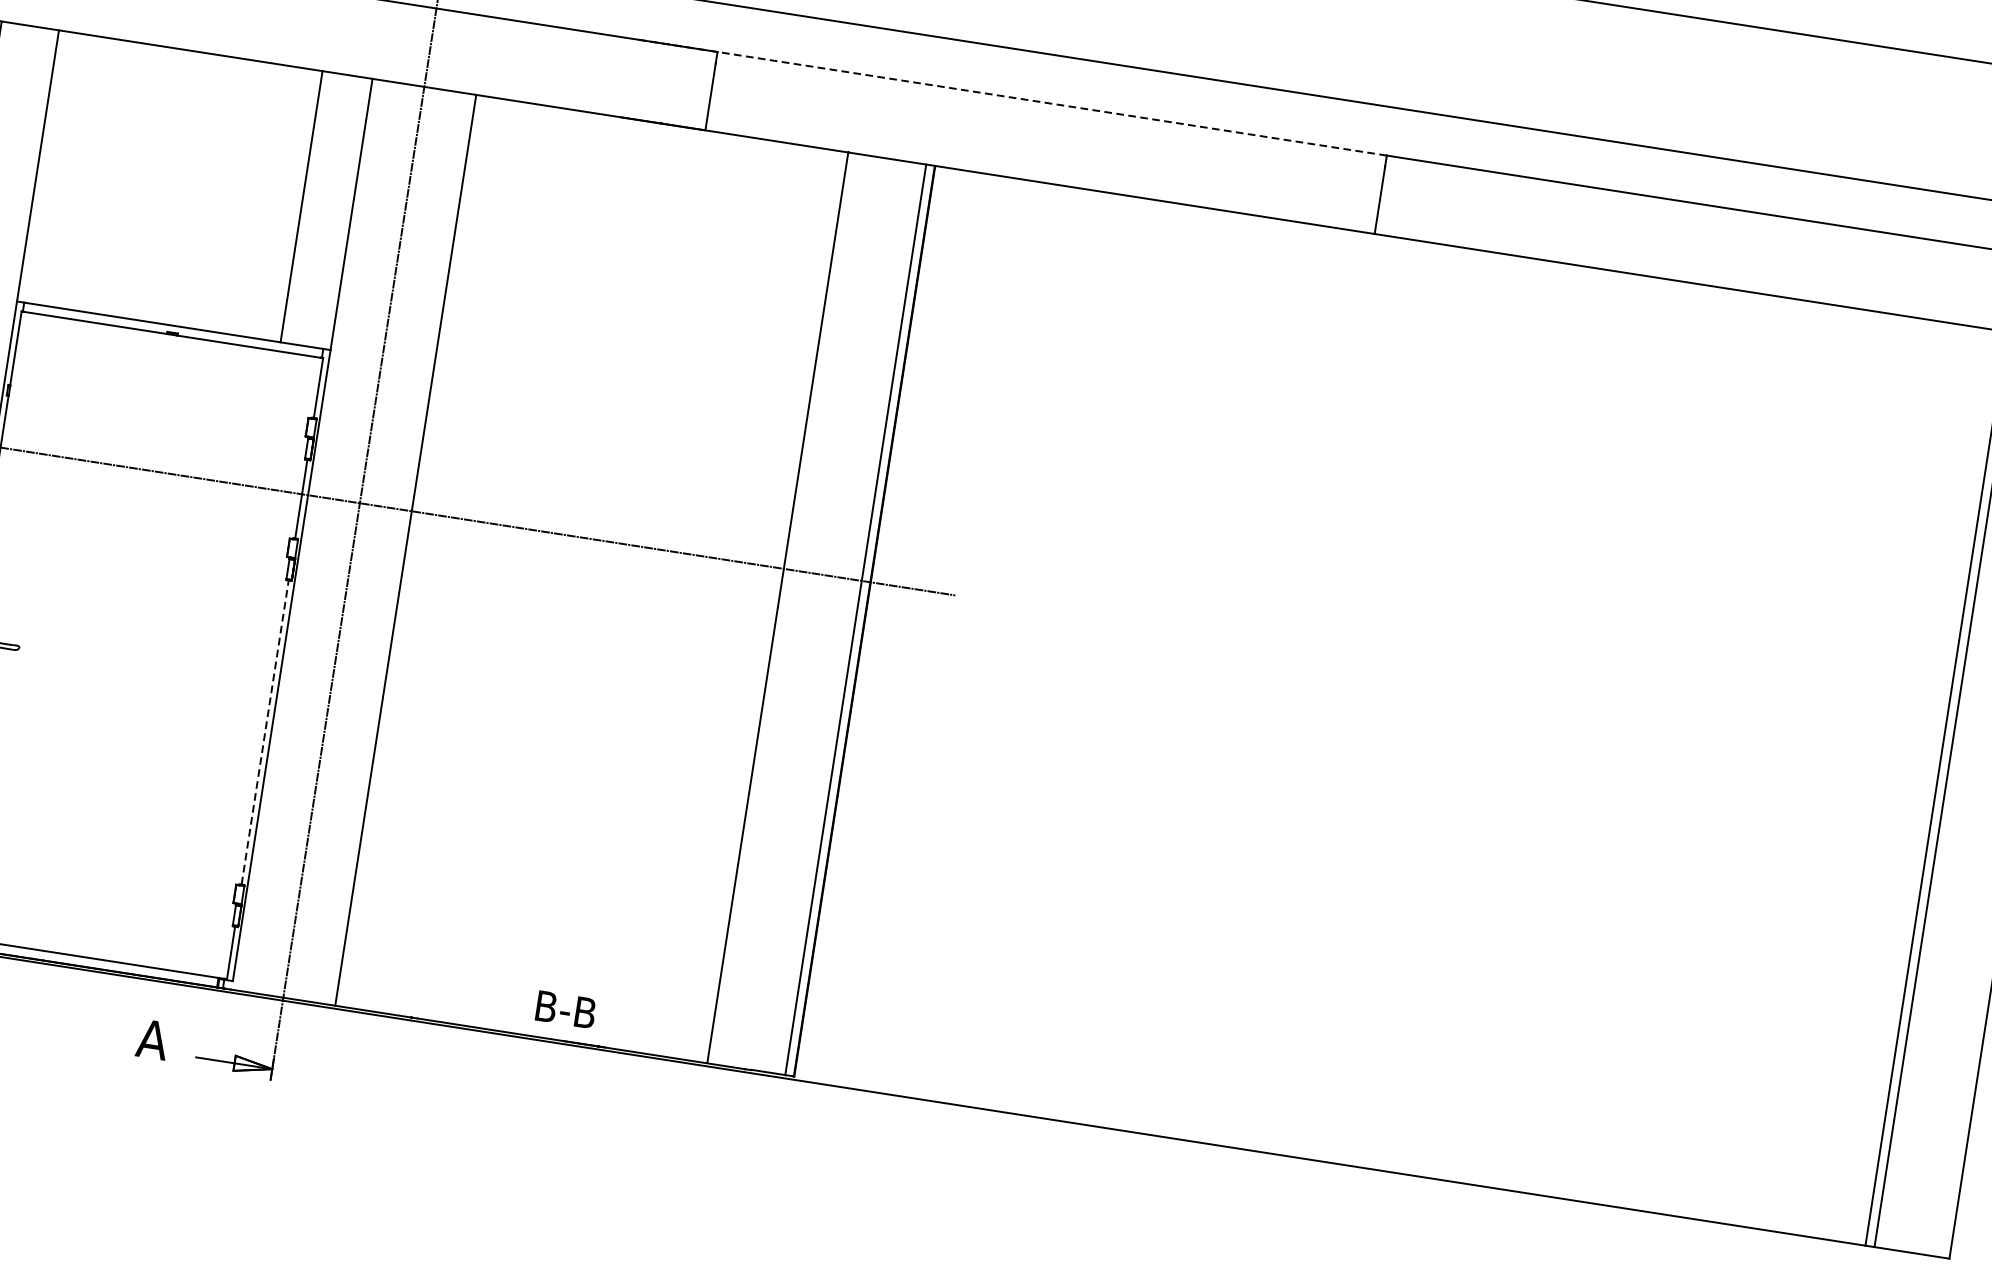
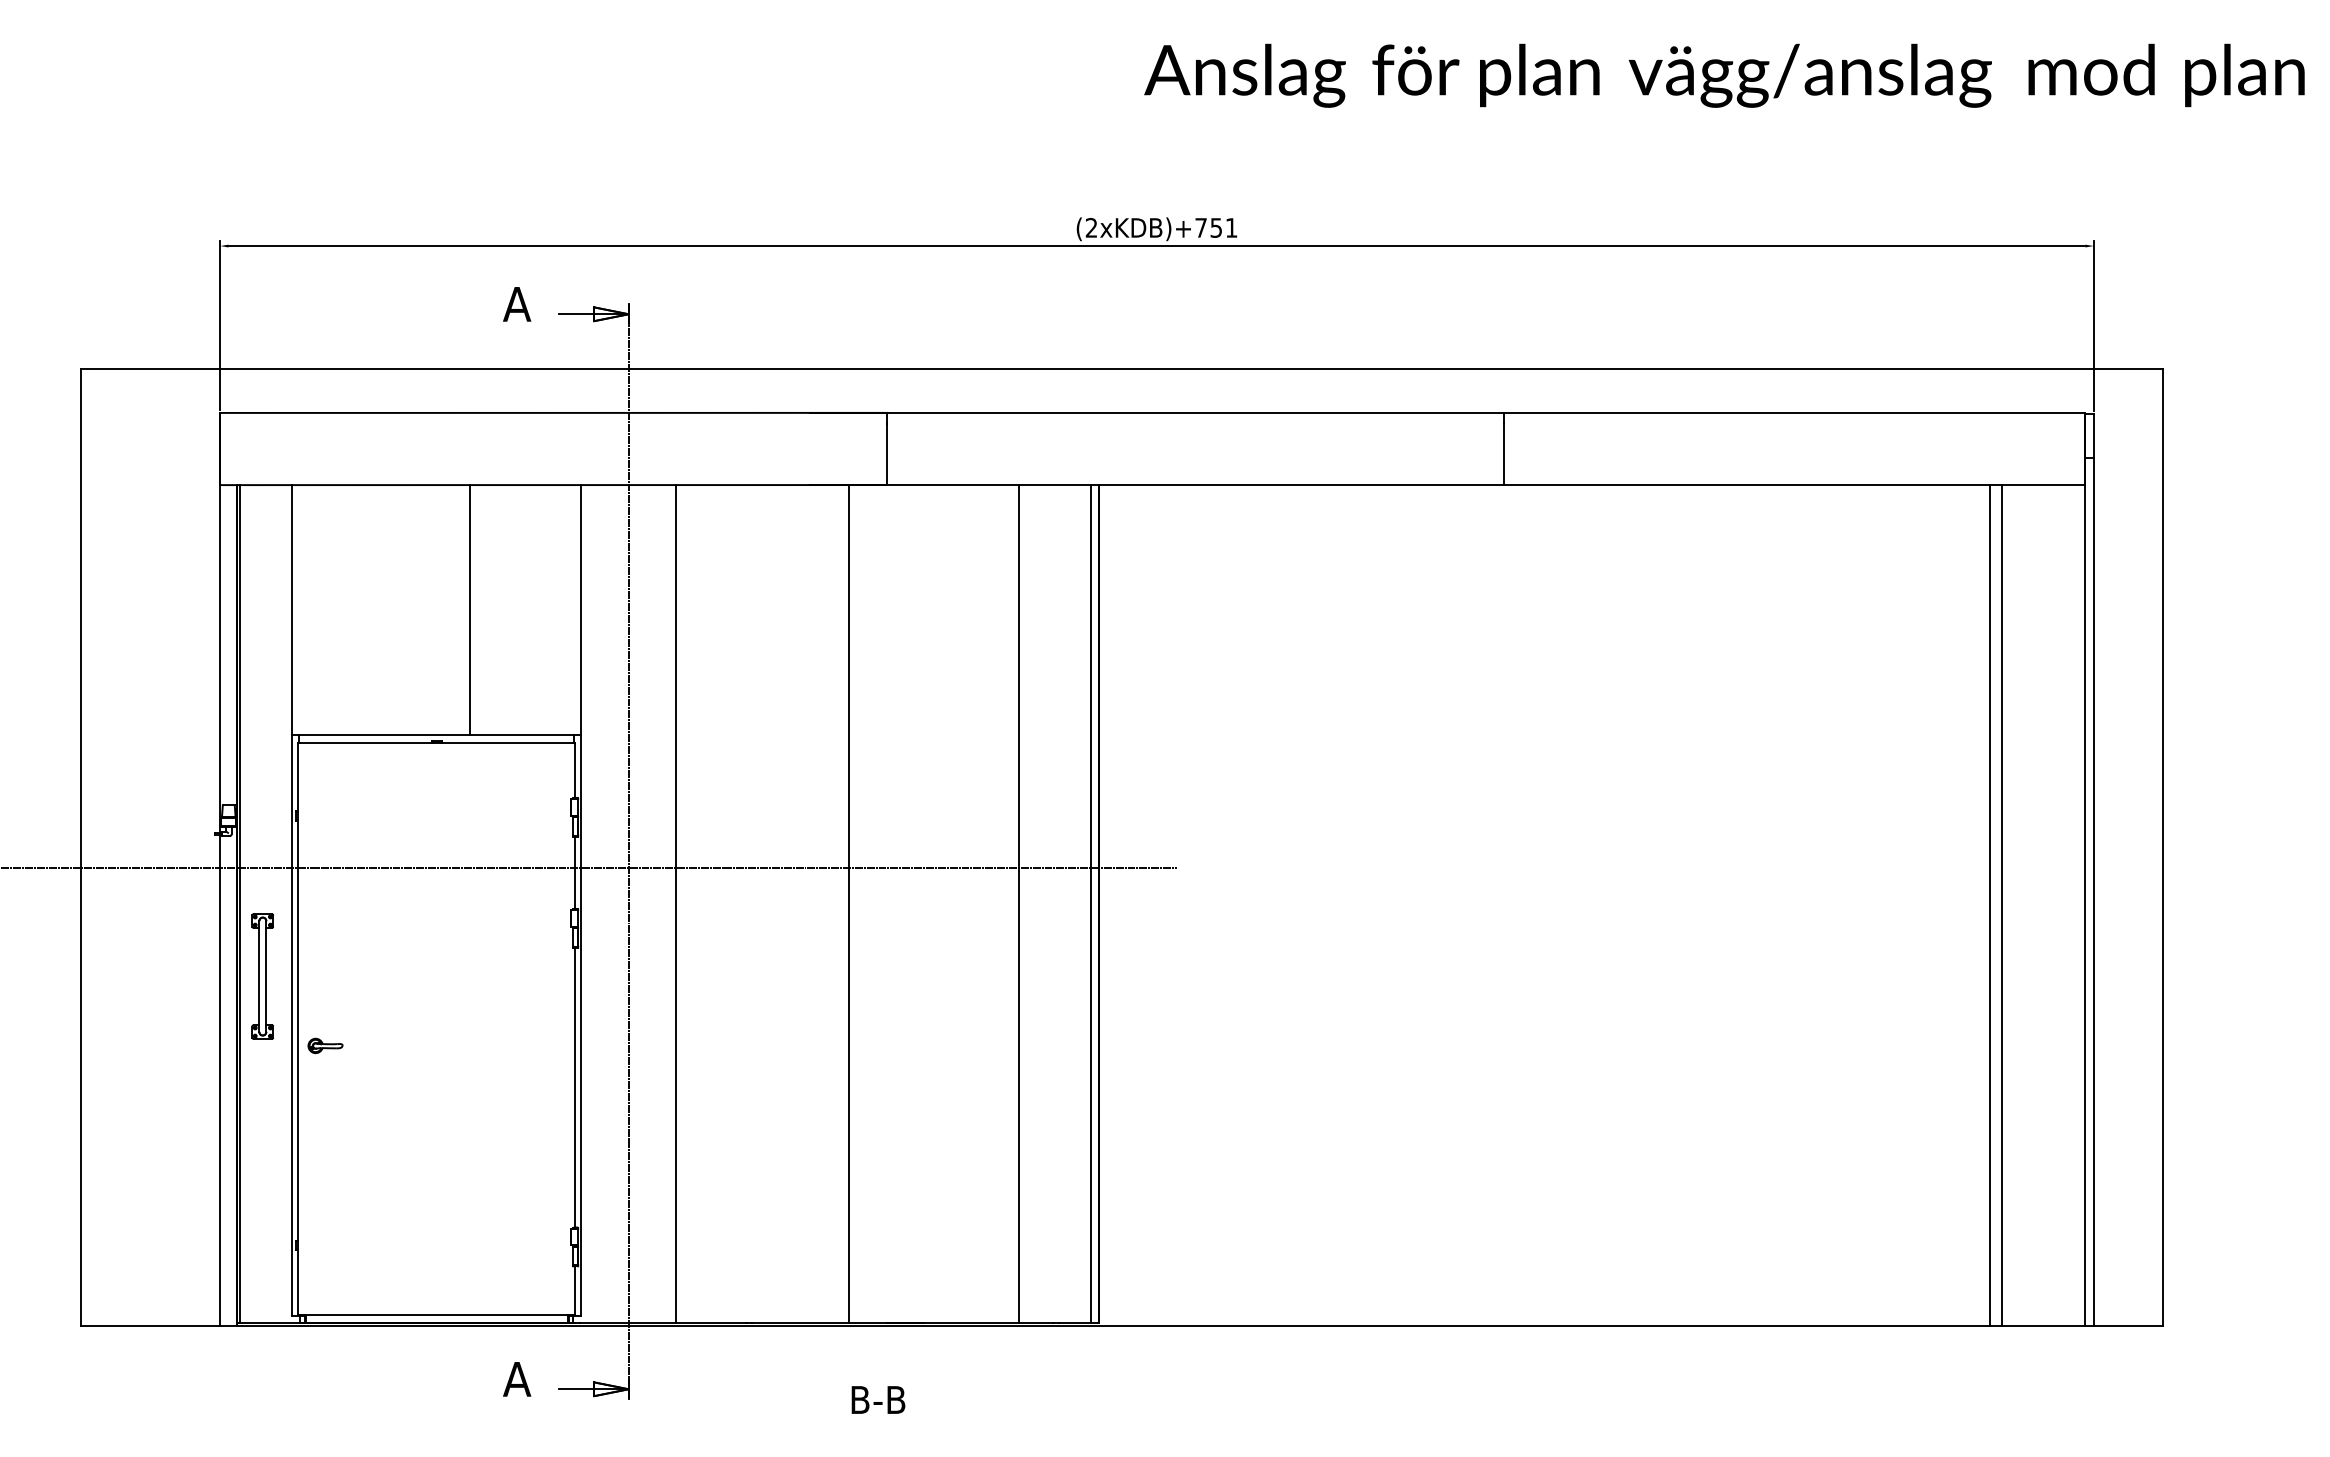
line: (1009, 96) -> (1156, 412), dashed -> solid
line: (302, 206) -> (470, 609), moved
line: (592, 579) -> (848, 904), added
line: (265, 732) -> (575, 1087), dashed -> solid
line: (1831, 772) -> (1989, 905), added
line: (1845, 774) -> (2001, 905), added
text: (566, 1009) -> (878, 1399), moved

